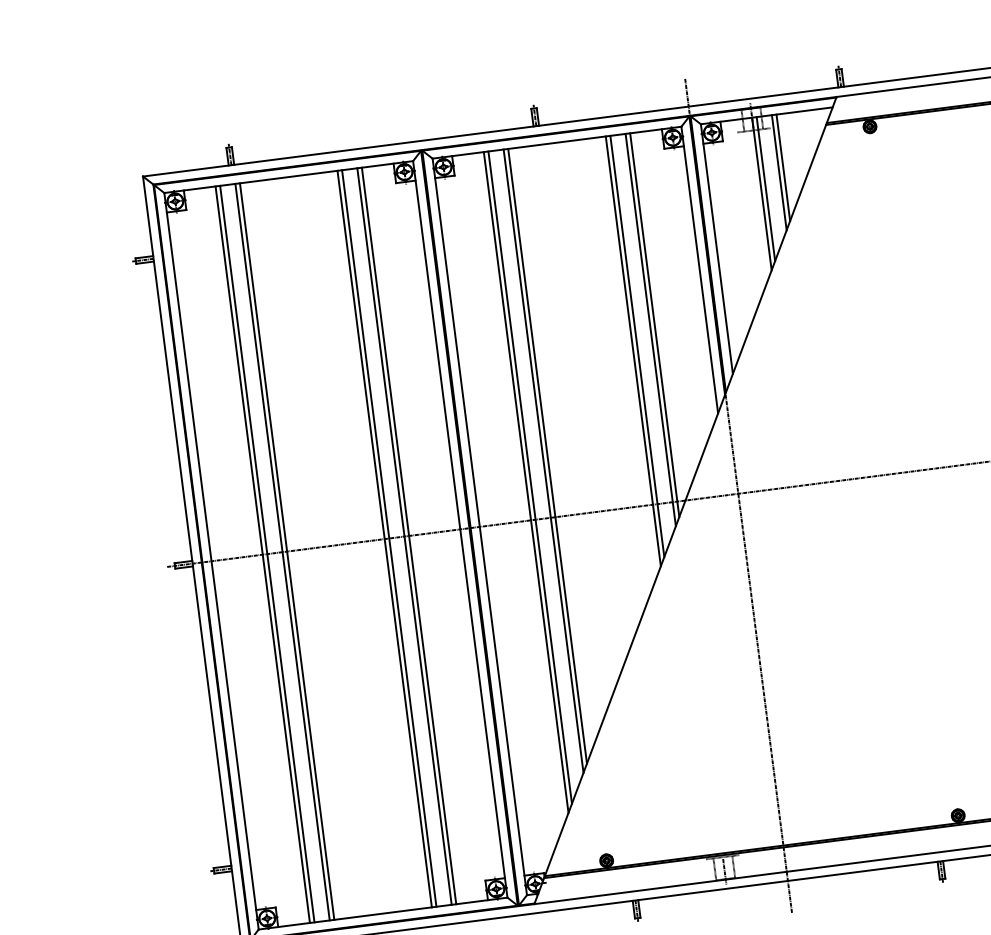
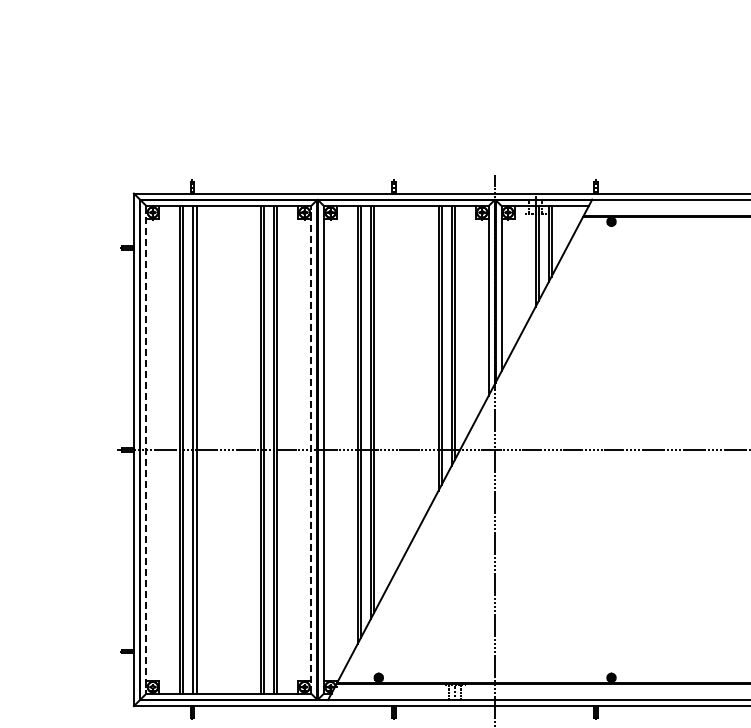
line: (460, 528) -> (311, 449), solid -> dashed
line: (211, 560) -> (146, 449), solid -> dashed

